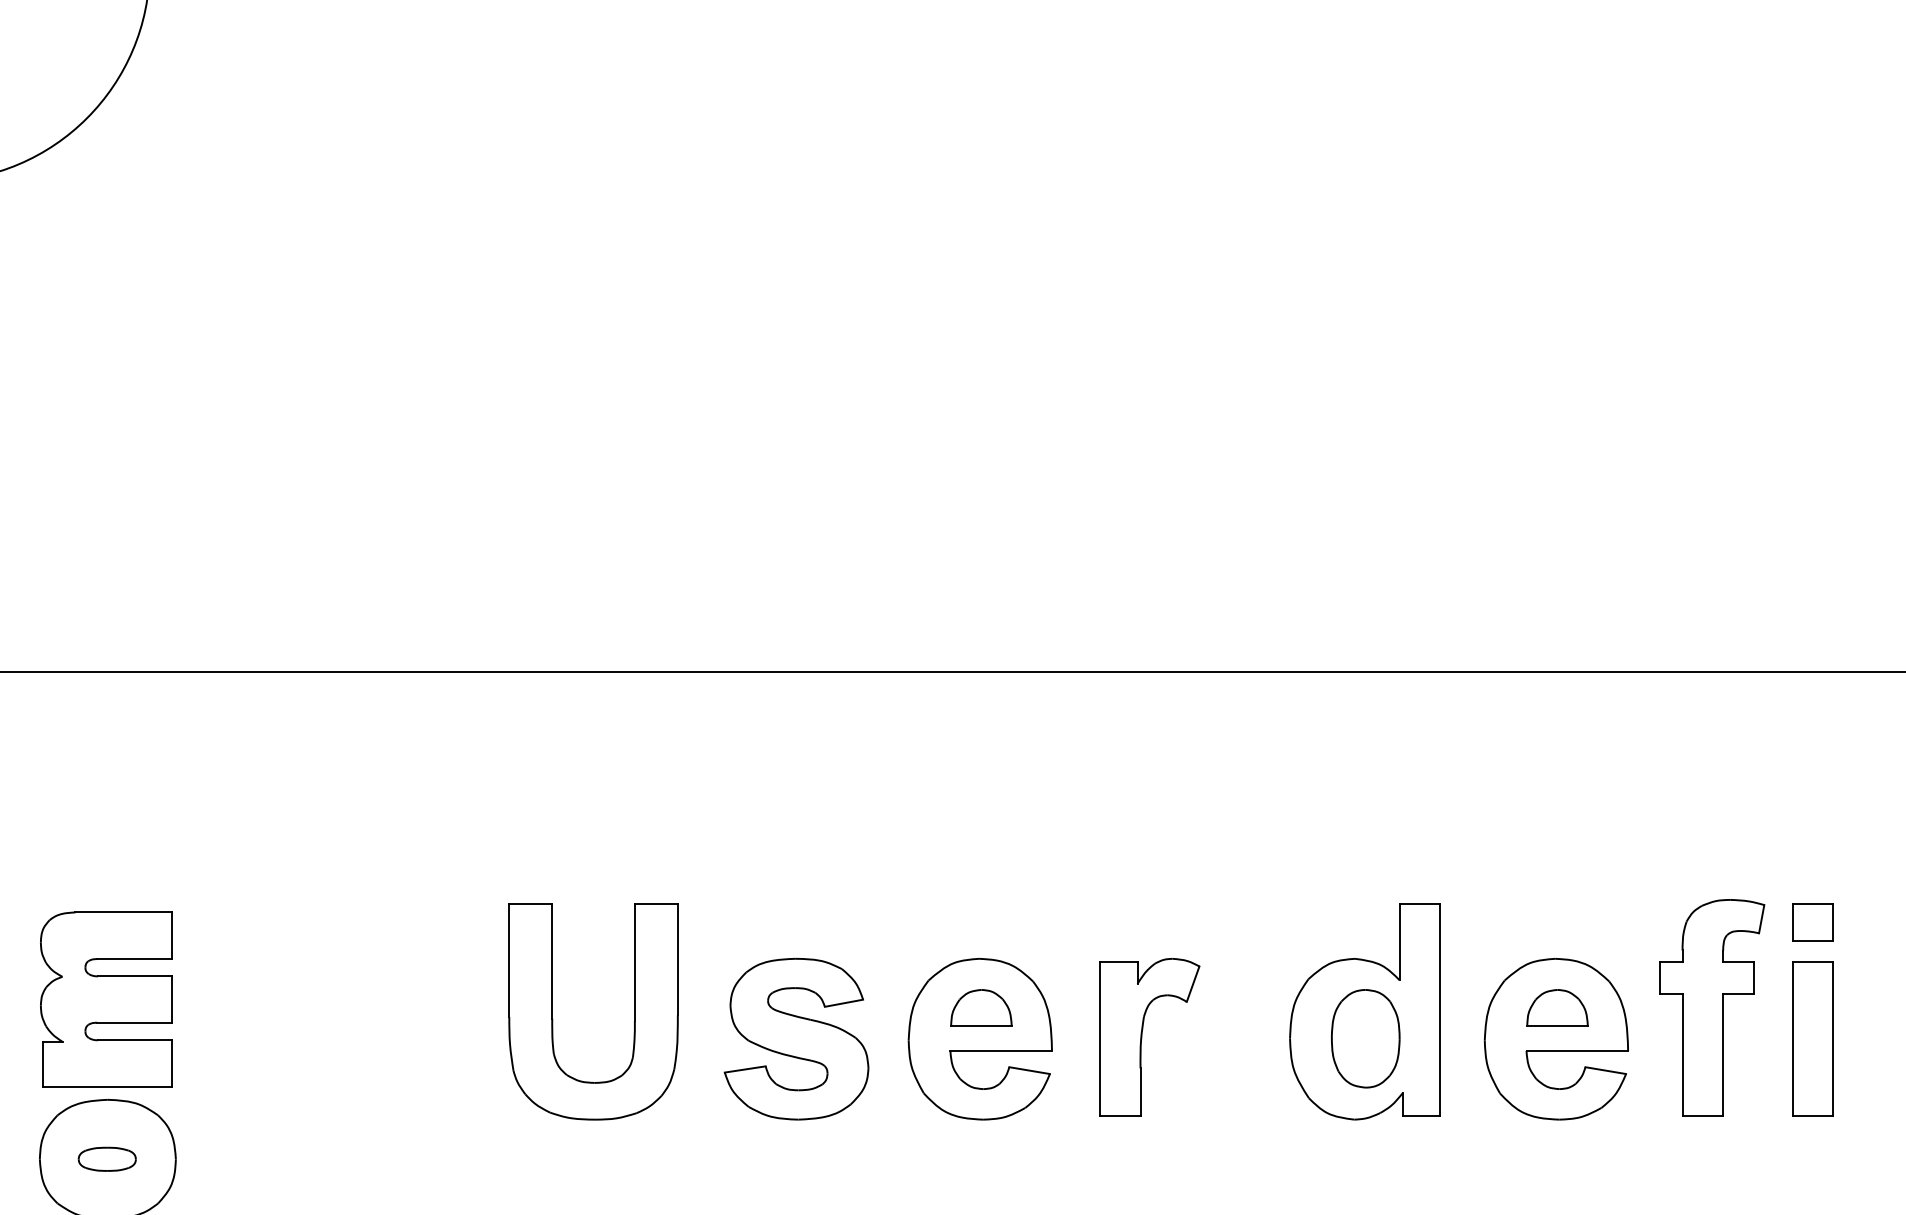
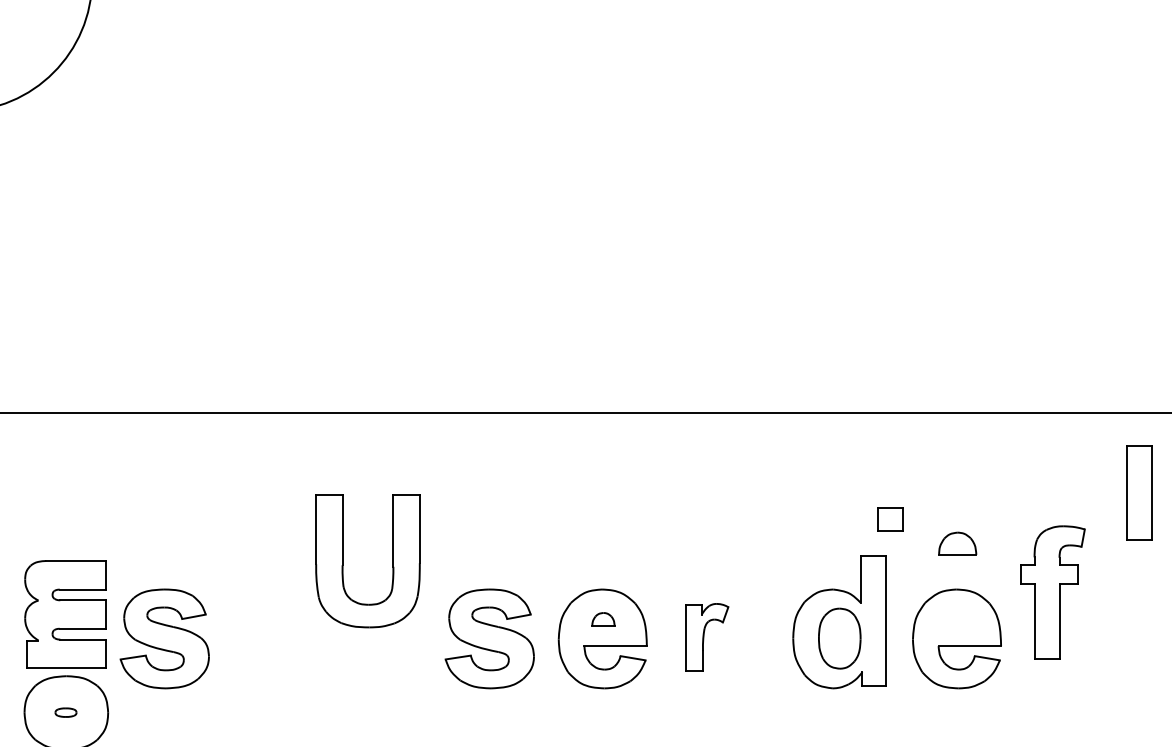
part: (1812, 923) -> (890, 519), moved
part: (981, 1007) -> (603, 619), size x0.6
part: (1557, 1007) -> (957, 543), moved
part: (1711, 1007) -> (1052, 592), moved
part: (553, 1012) -> (343, 561), moved
part: (1148, 1036) -> (706, 637), size x0.7
part: (267, 1038) -> (164, 638), added
part: (1812, 1038) -> (1139, 492), moved
part: (106, 1158) -> (65, 712), size x0.6

